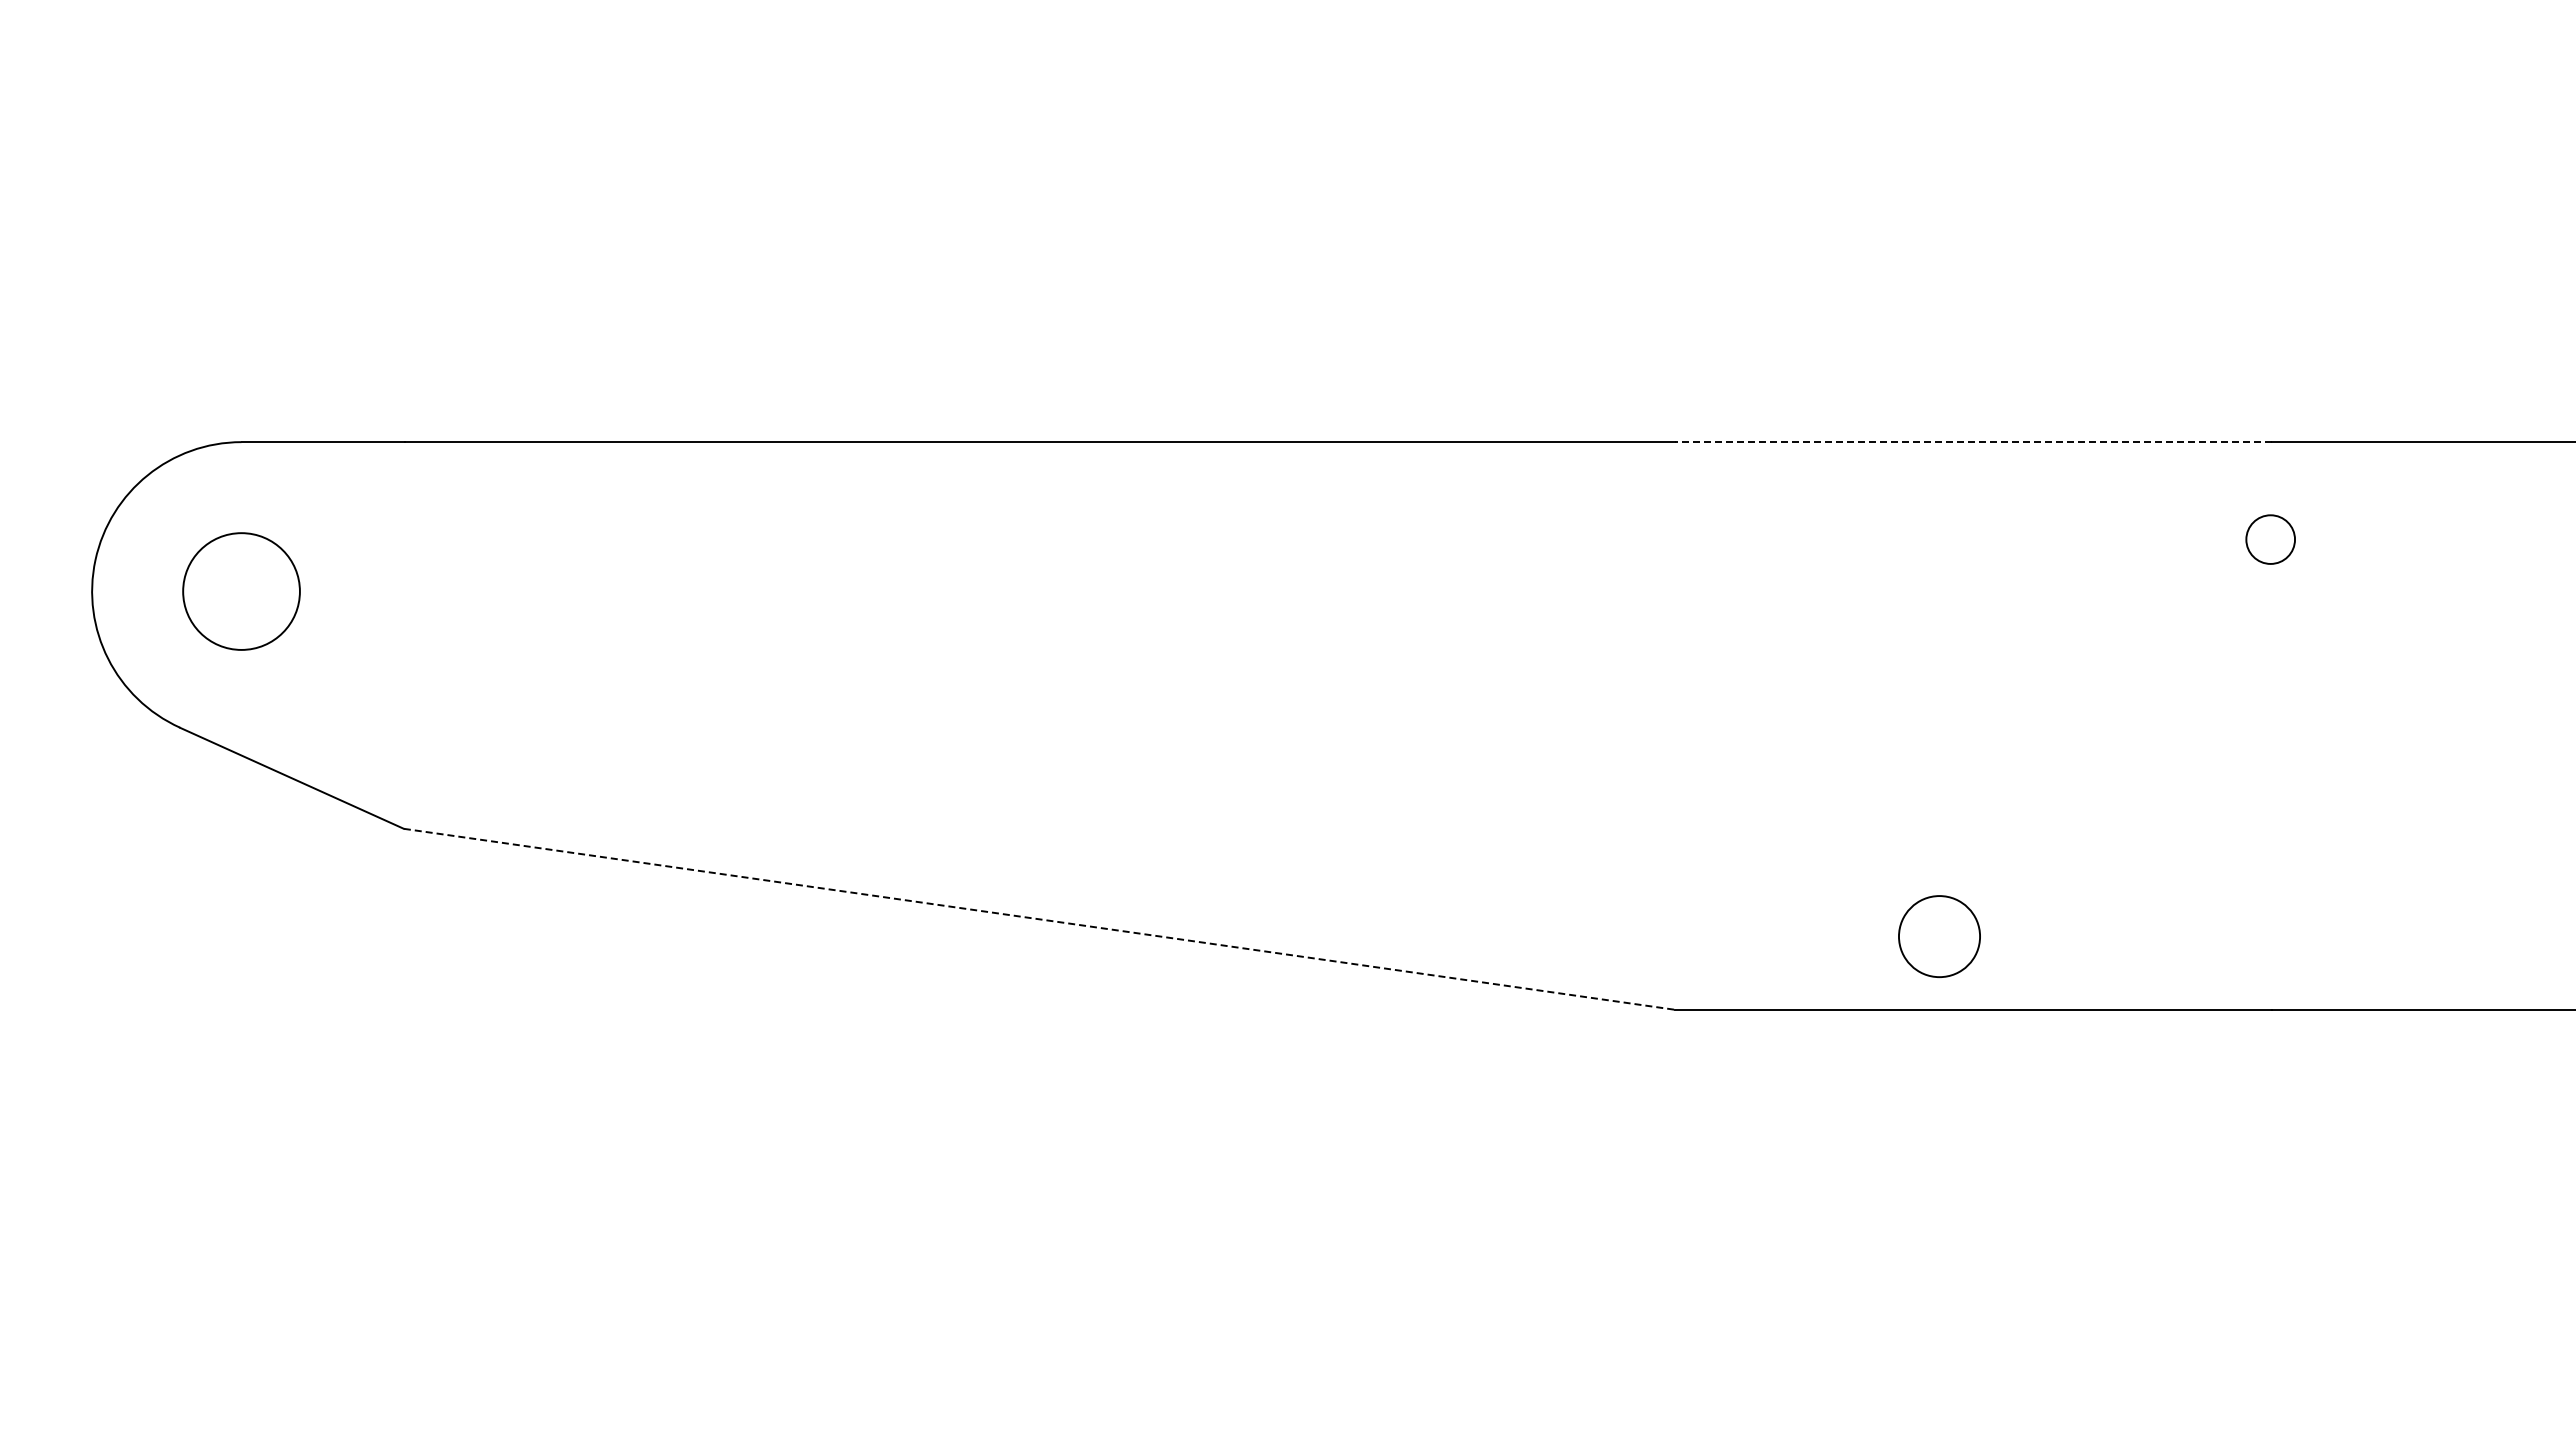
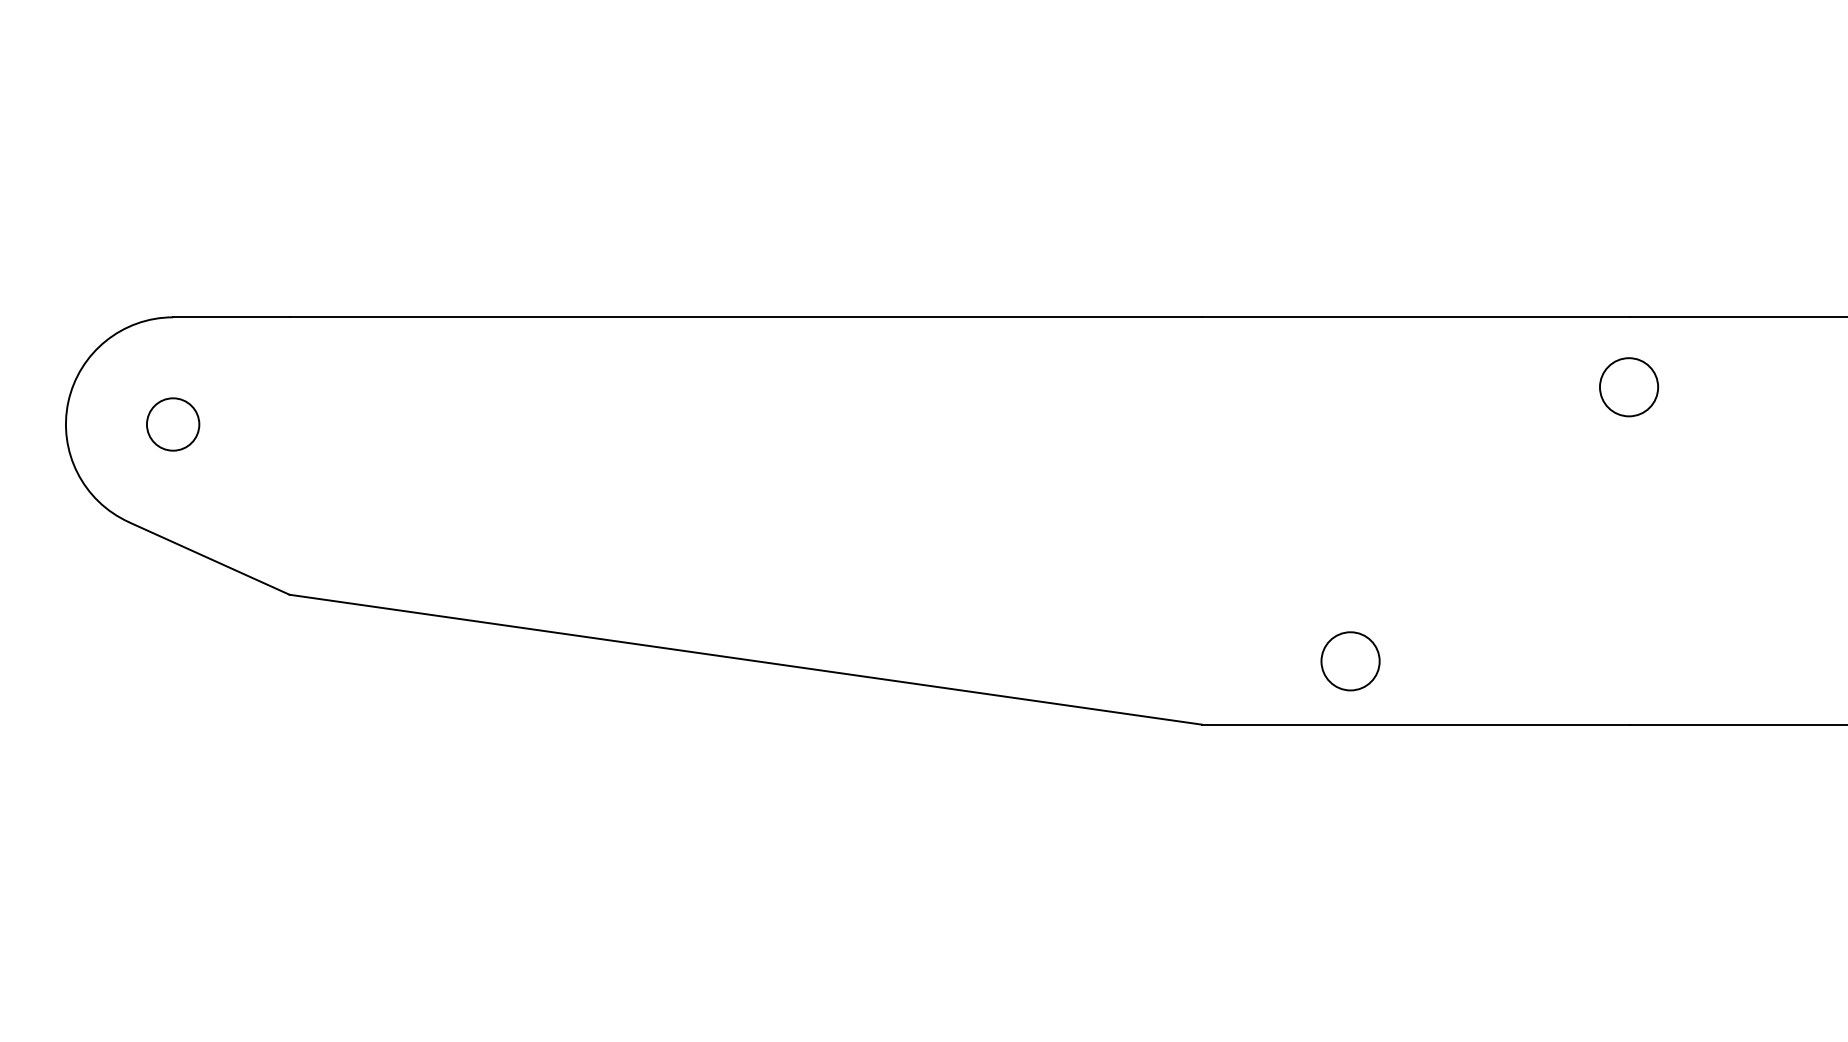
line: (1972, 442) -> (1415, 317), dashed -> solid
circle: (2270, 539) -> (1628, 387), size x1.67
circle: (241, 591) -> (173, 424), size x0.62
line: (1040, 919) -> (746, 659), dashed -> solid
circle: (1939, 936) -> (1350, 661), moved

